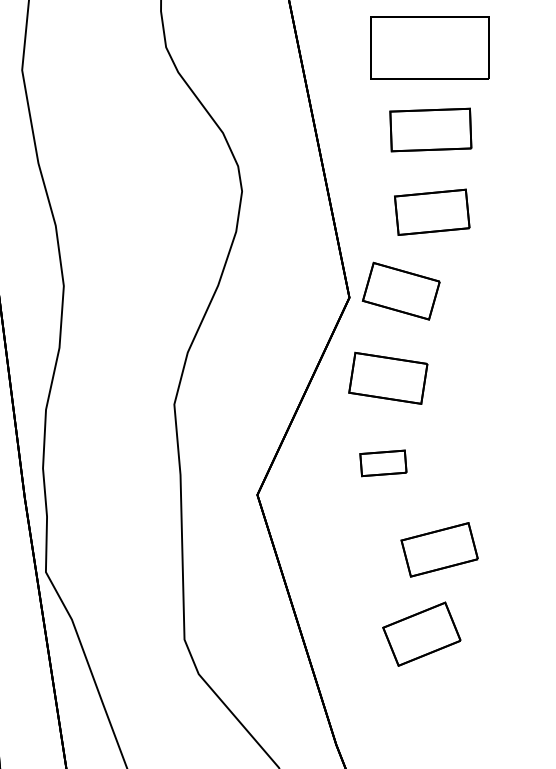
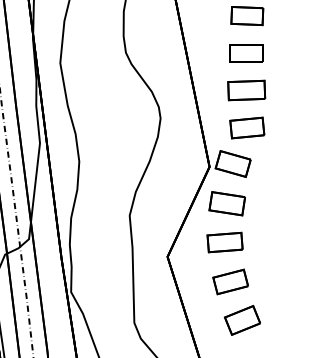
part: (430, 48) -> (246, 53), size x0.62
part: (382, 463) -> (224, 242), size x1.67
part: (439, 548) -> (230, 281), moved

